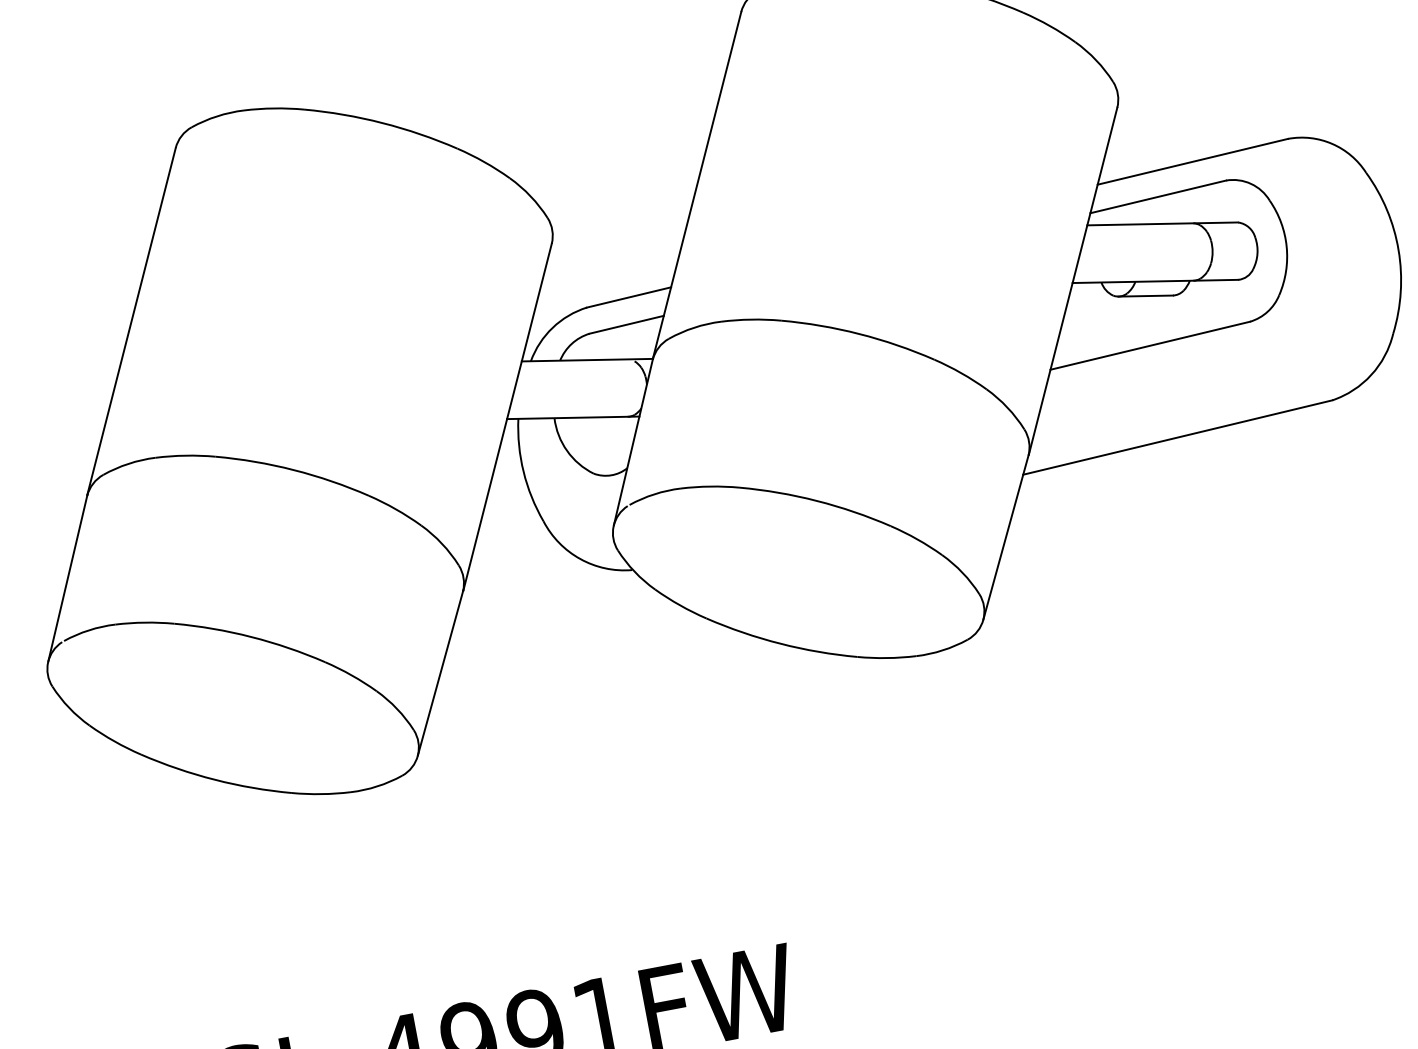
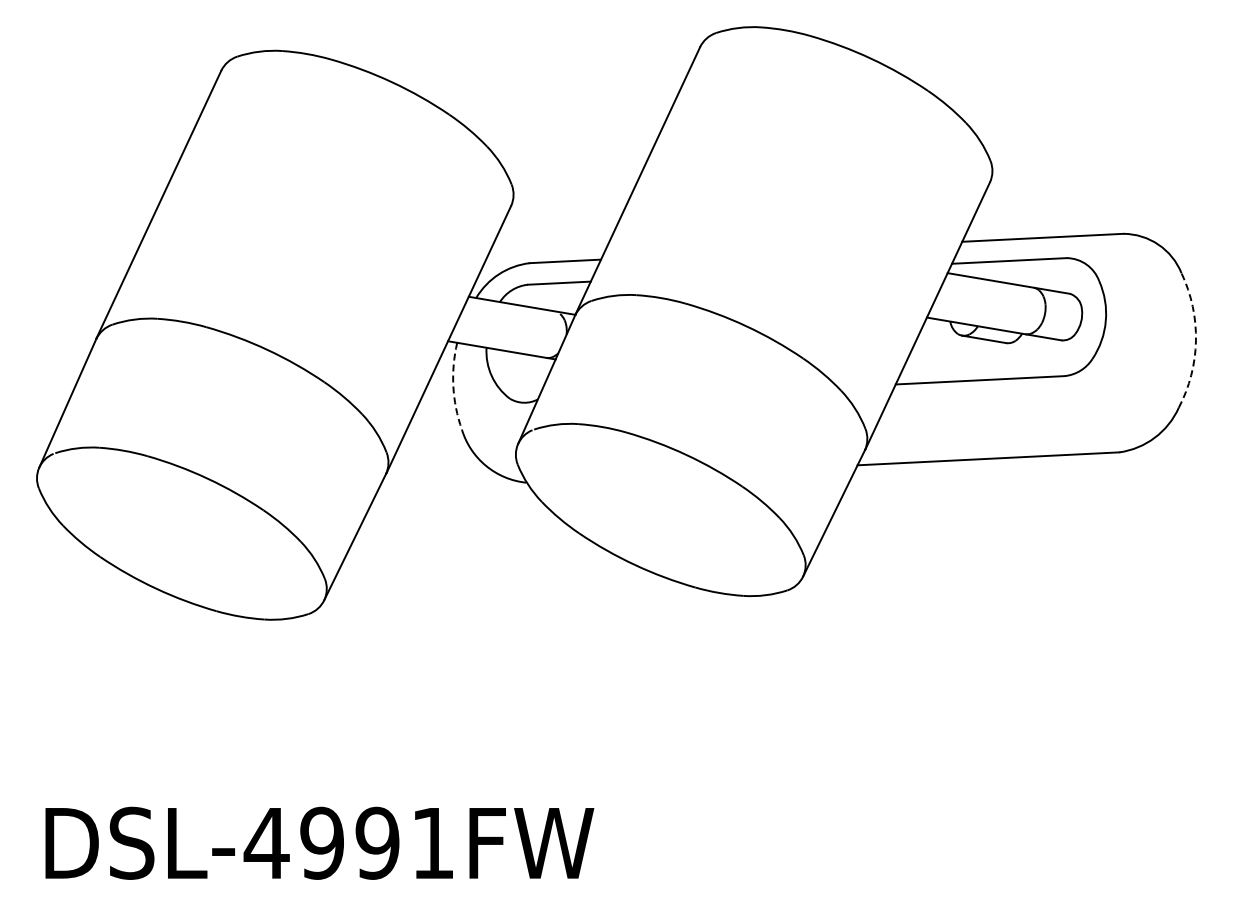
arc: (1397, 249) -> (1195, 340), solid -> dashed
arc: (523, 471) -> (453, 386), solid -> dashed

